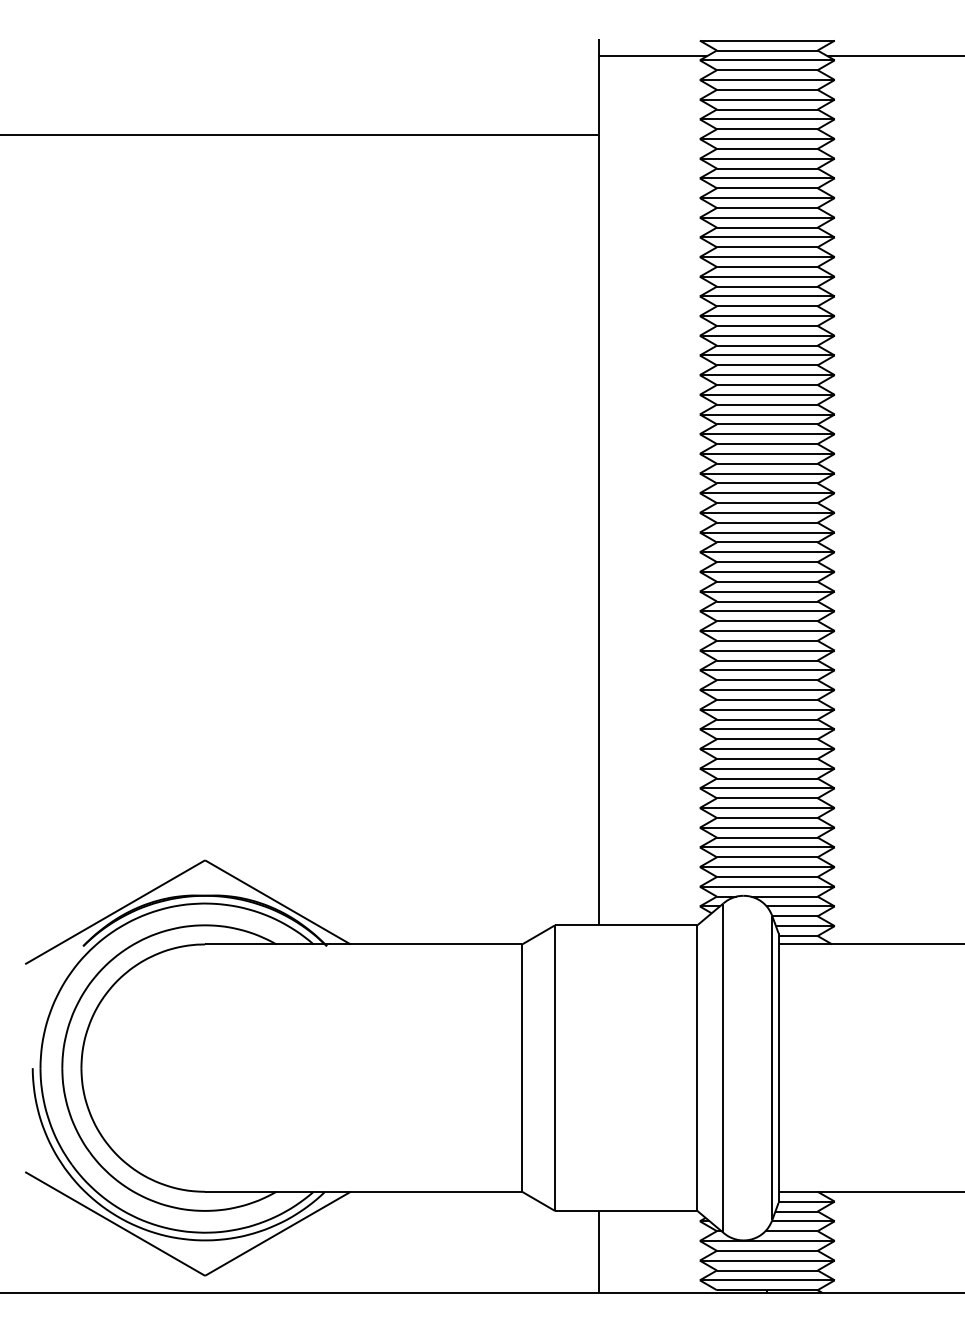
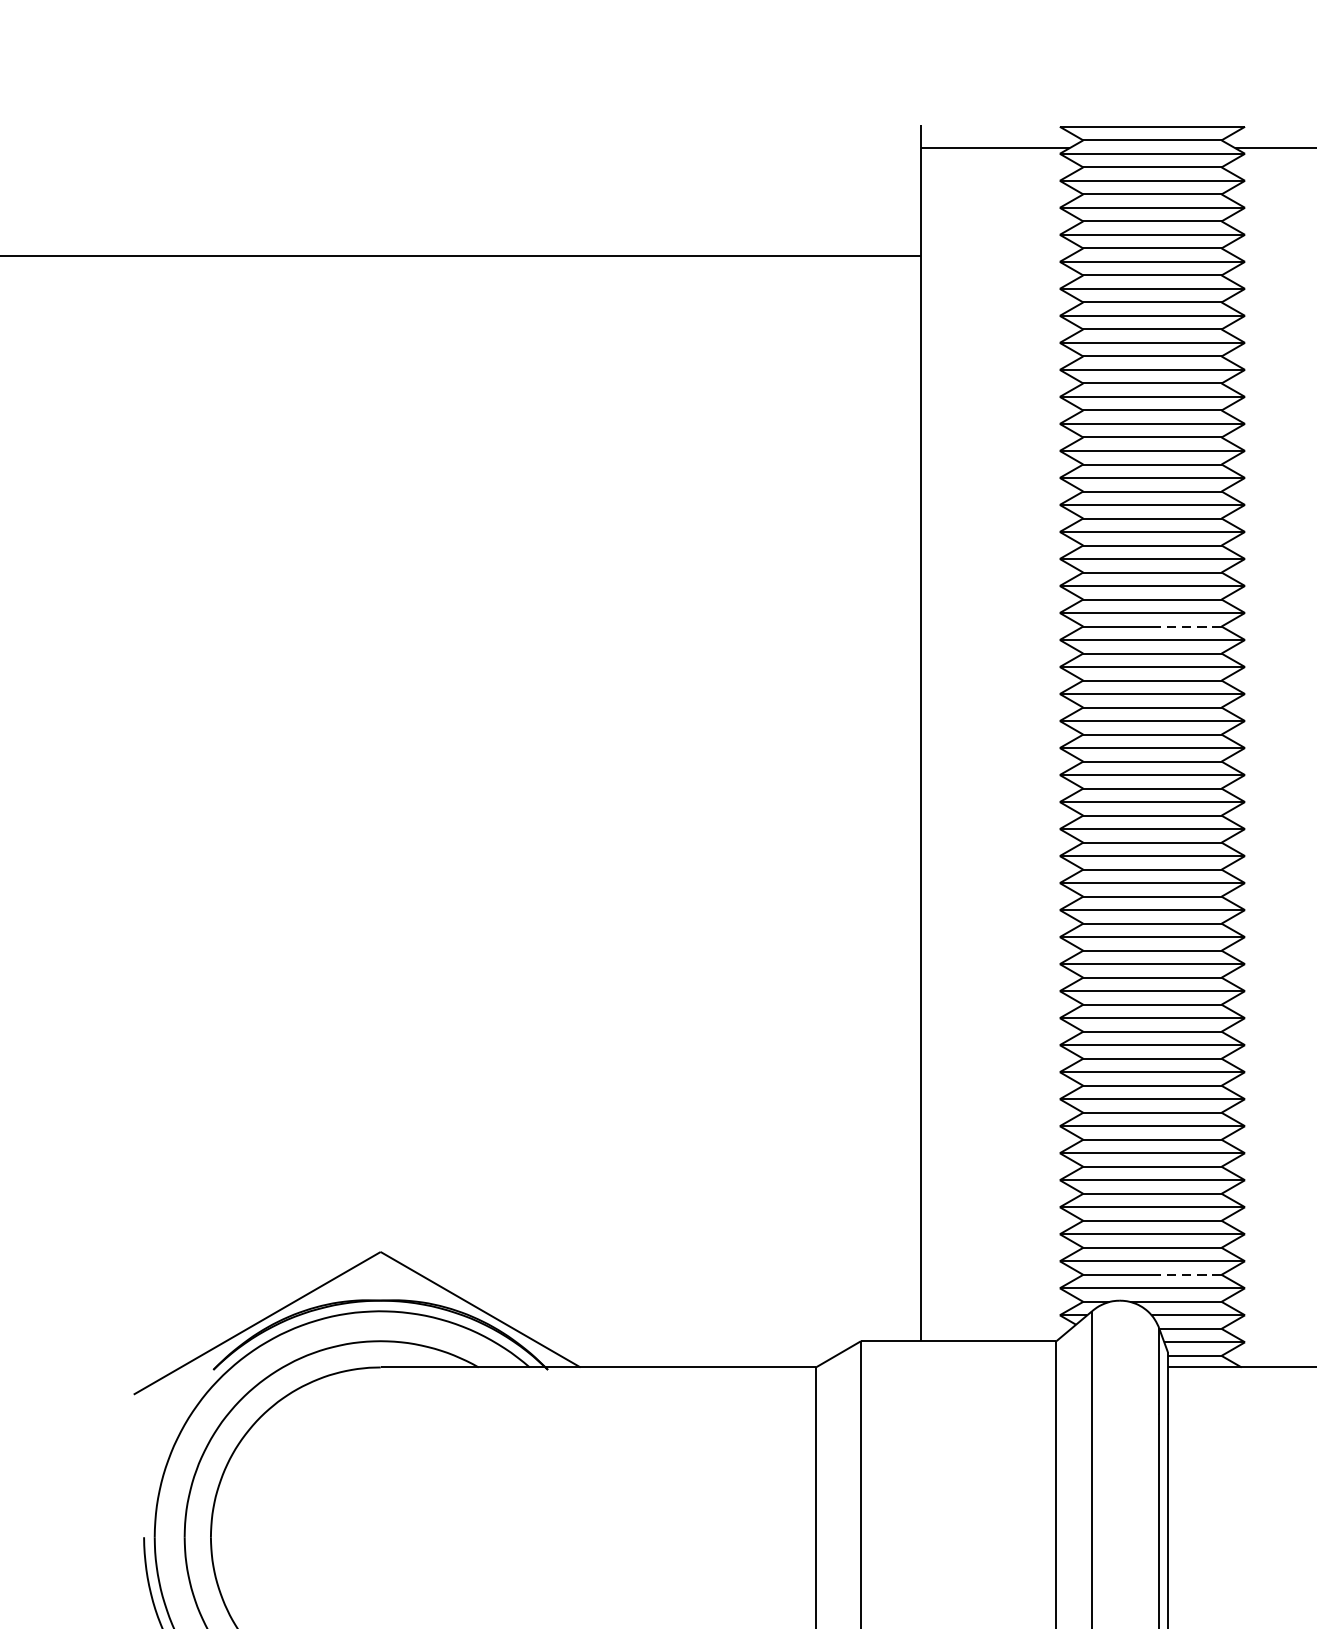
line: (792, 404) -> (1187, 626), solid -> dashed
line: (792, 876) -> (1187, 1274), solid -> dashed

